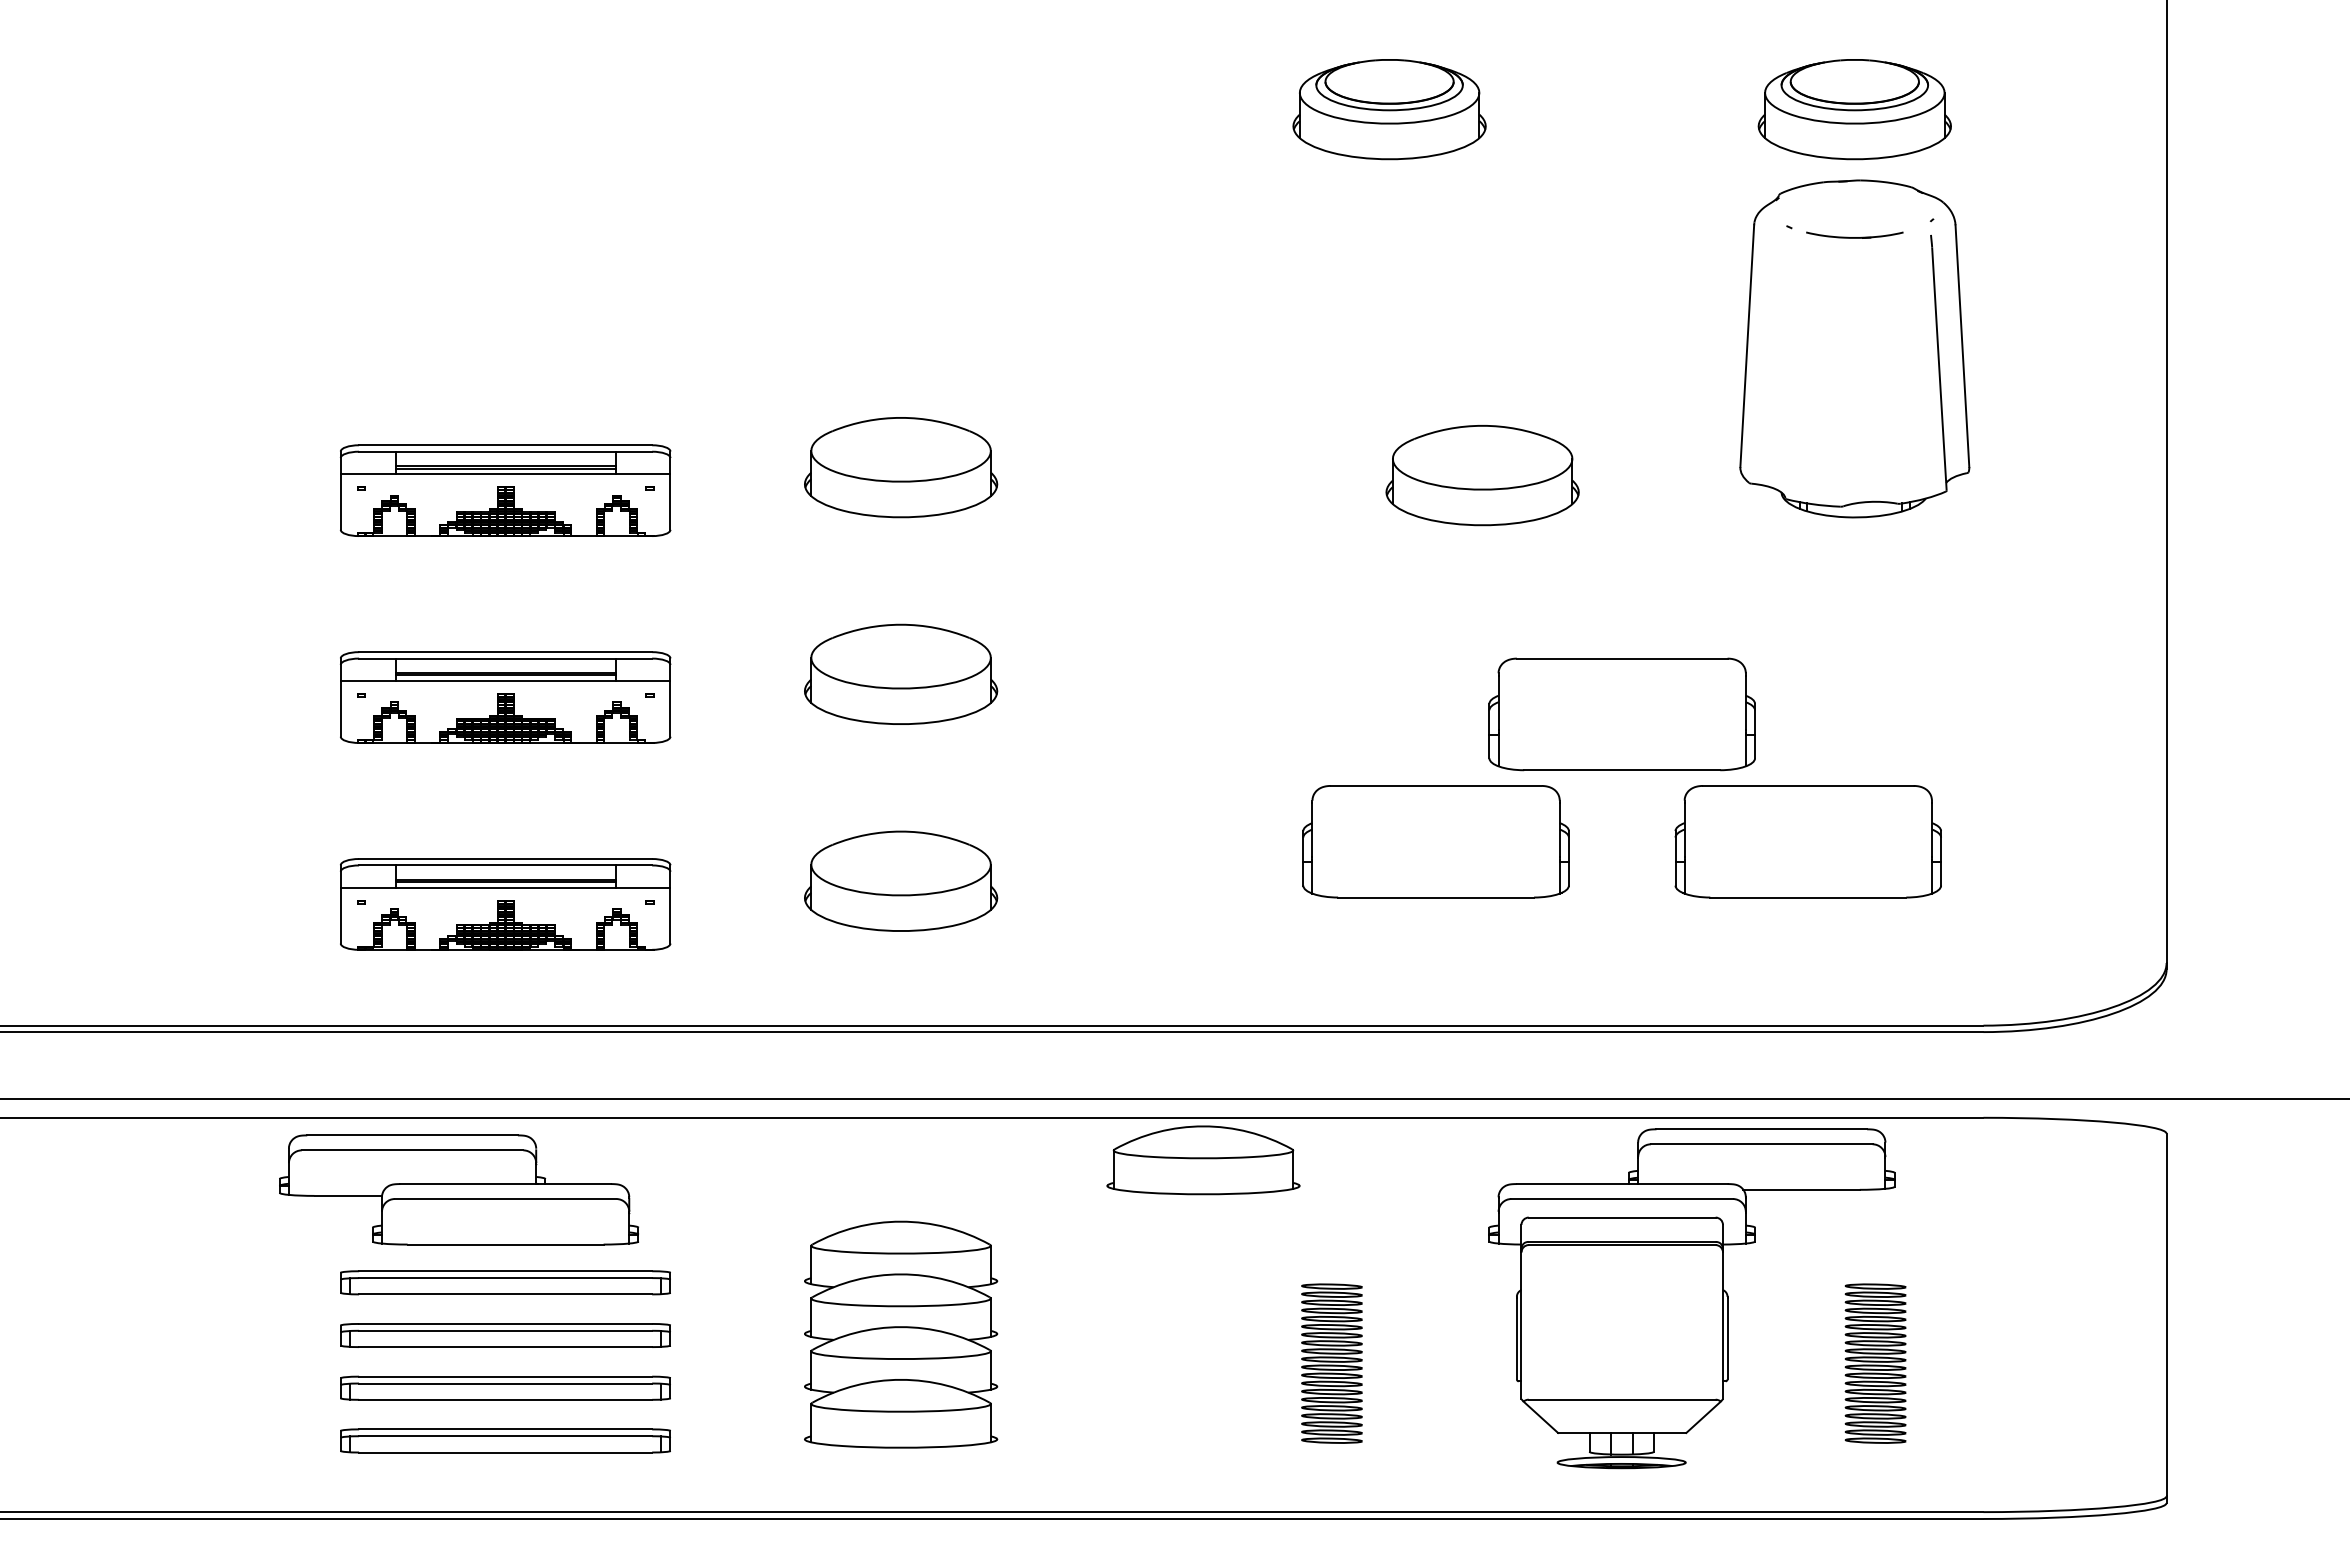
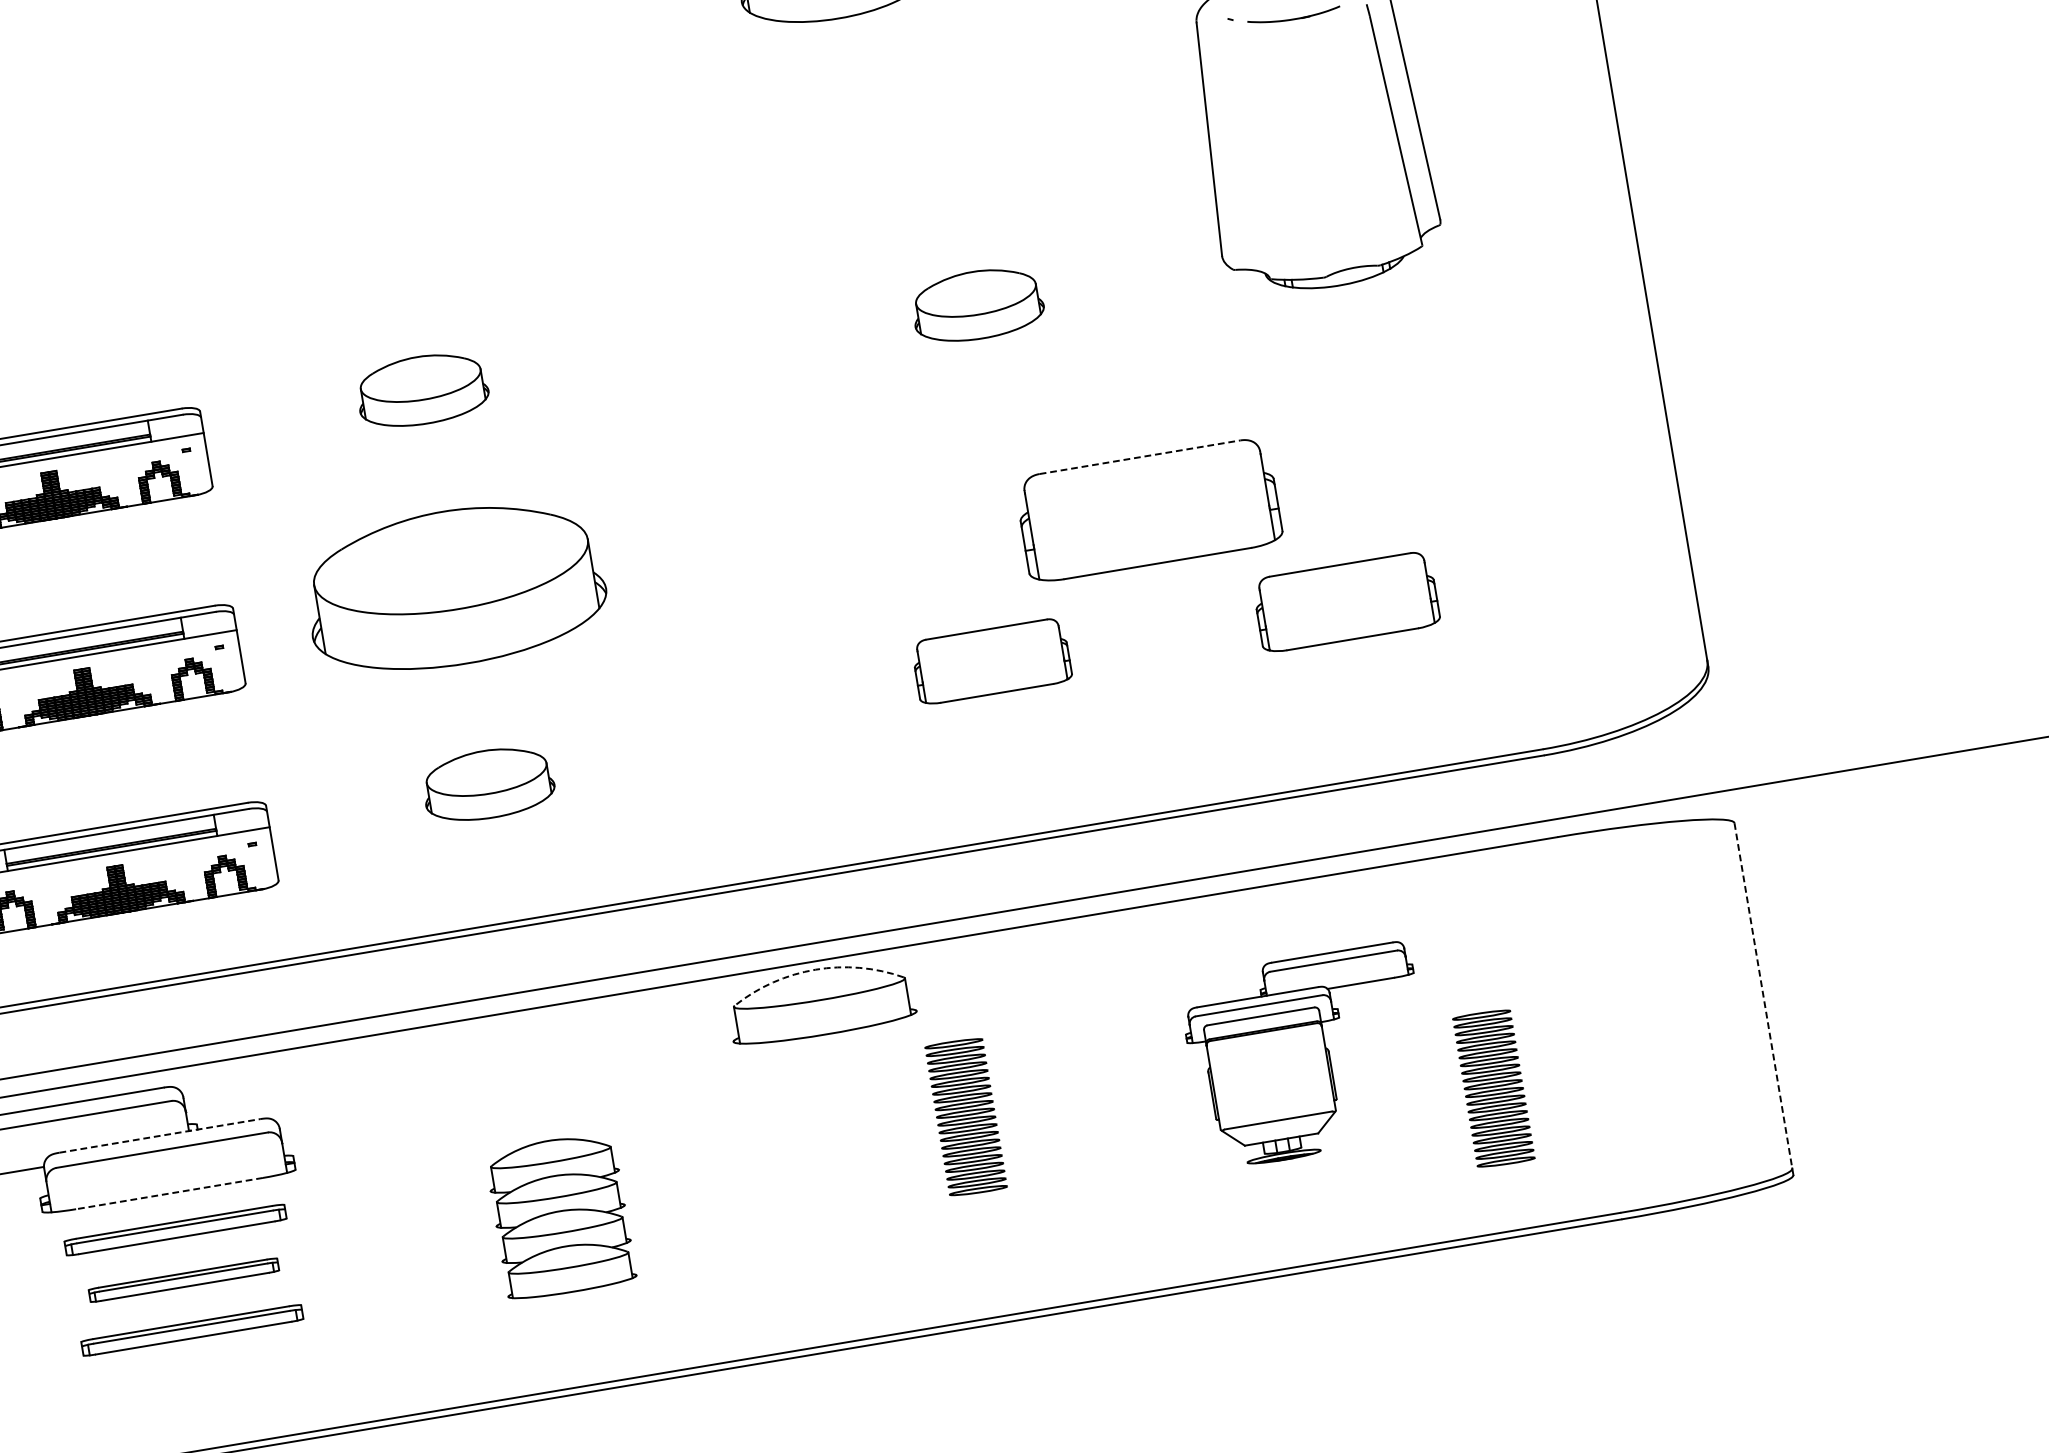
part: (901, 467) -> (422, 390), size x0.7
part: (1482, 475) -> (977, 305), size x0.7
line: (1622, 658) -> (1140, 457), solid -> dashed
part: (901, 673) -> (455, 586), size x1.6
part: (1435, 841) -> (991, 661), size x0.6
part: (1807, 841) -> (1345, 601), size x0.7
part: (901, 880) -> (488, 783), size x0.7
arc: (1203, 1126) -> (815, 969), solid -> dashed
line: (506, 1184) -> (160, 1136), solid -> dashed
line: (505, 1244) -> (169, 1193), solid -> dashed
part: (505, 1282) -> (175, 1229), size x0.7
part: (1691, 1298) -> (1308, 1055), size x0.6
line: (2166, 1315) -> (1763, 996), solid -> dashed
part: (901, 1334) -> (561, 1216), size x0.7
part: (505, 1335) -> (183, 1280), size x0.6
part: (1331, 1363) -> (965, 1117), moved
part: (505, 1387) -> (192, 1329), size x0.7
part: (505, 1440) -> (200, 1380), removed

